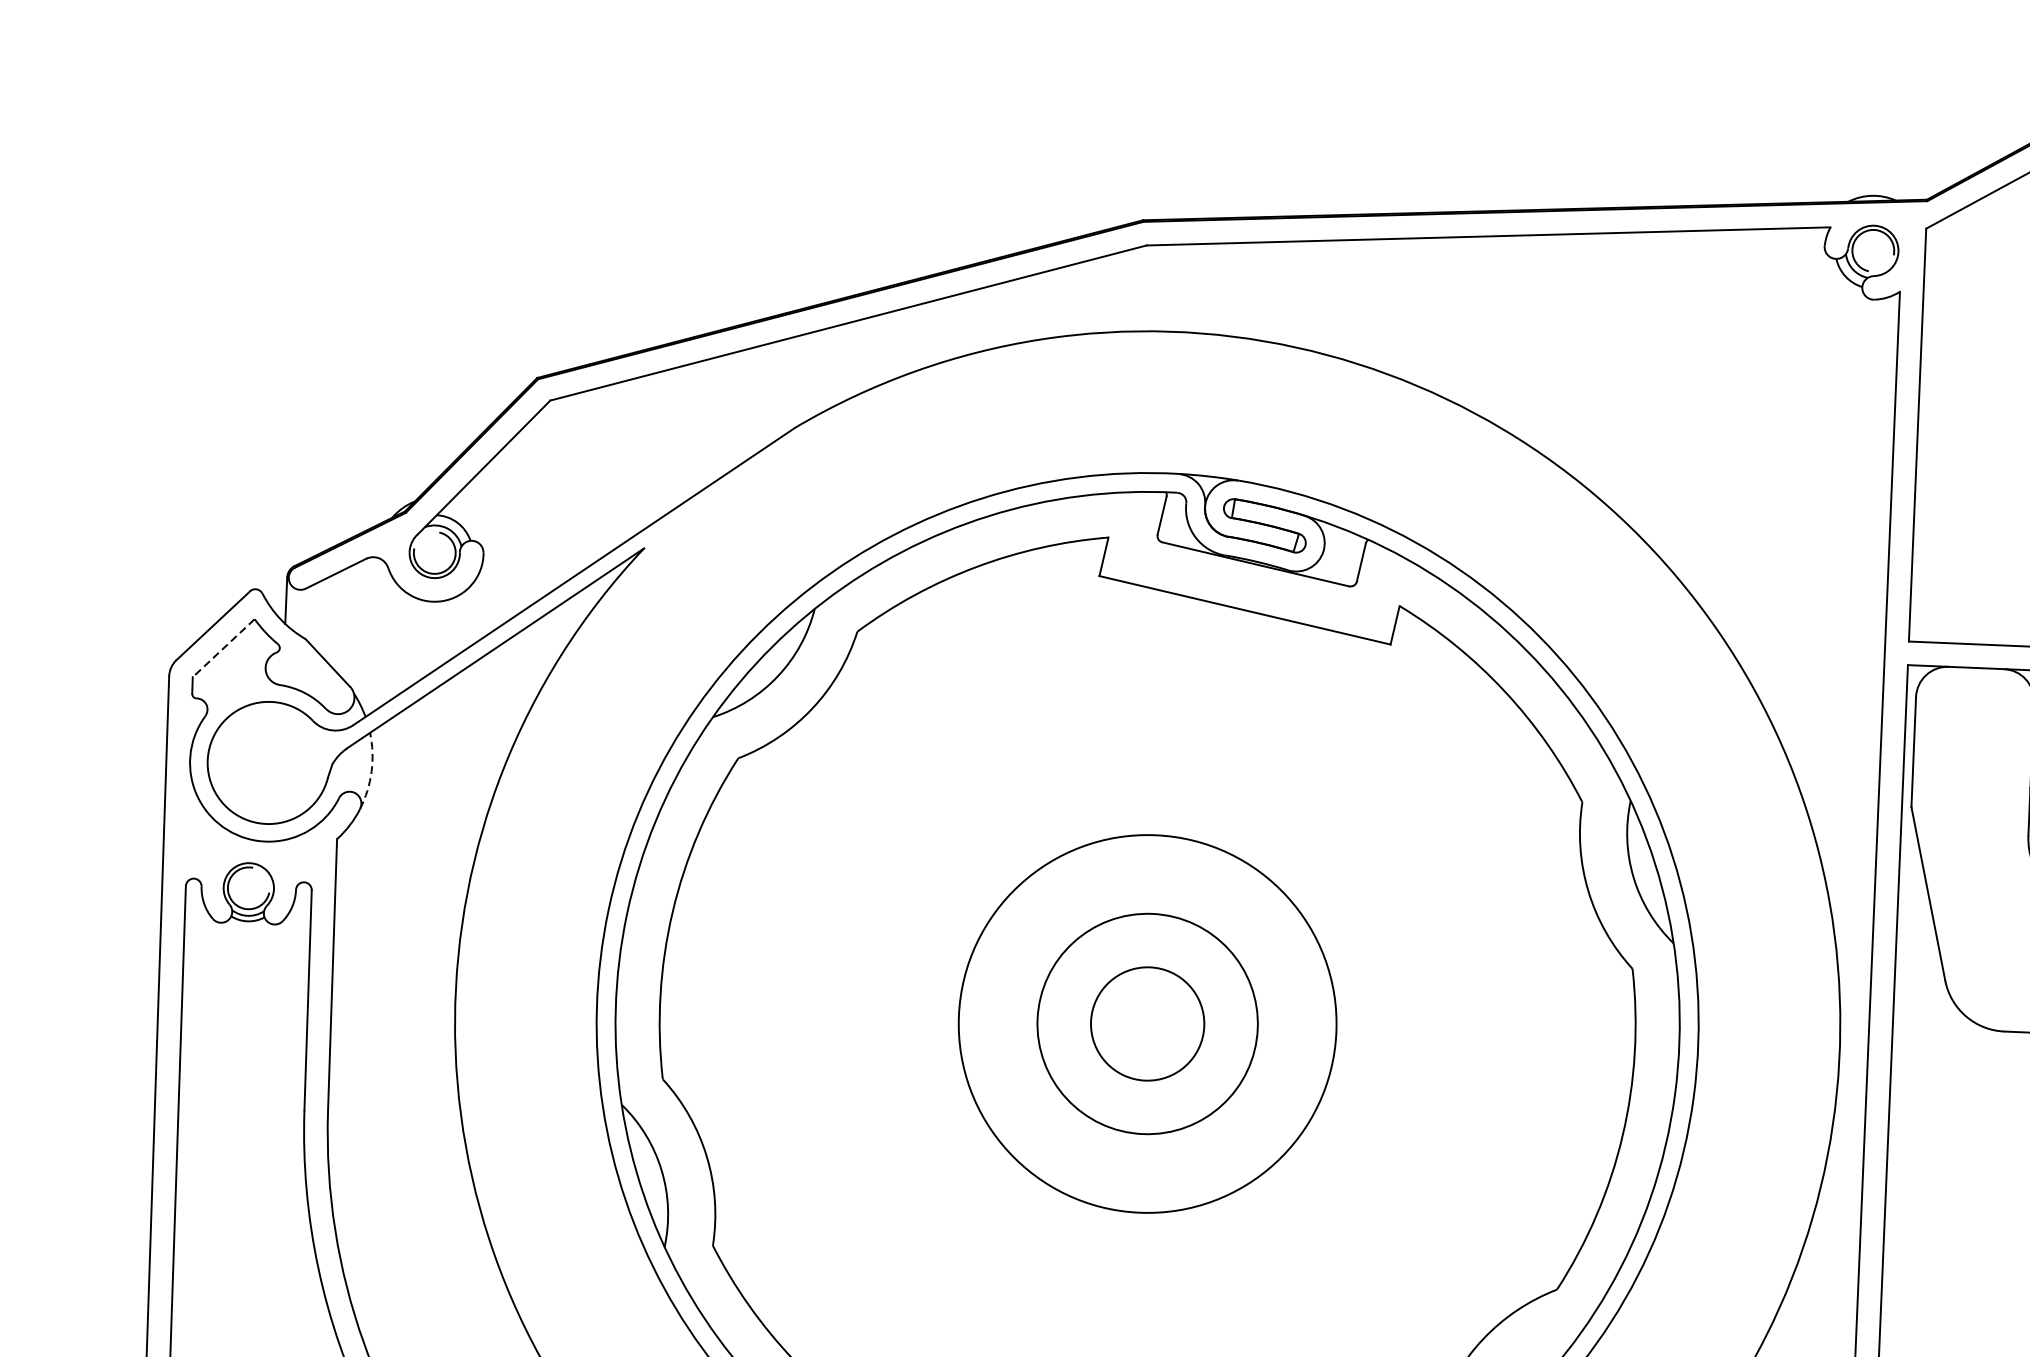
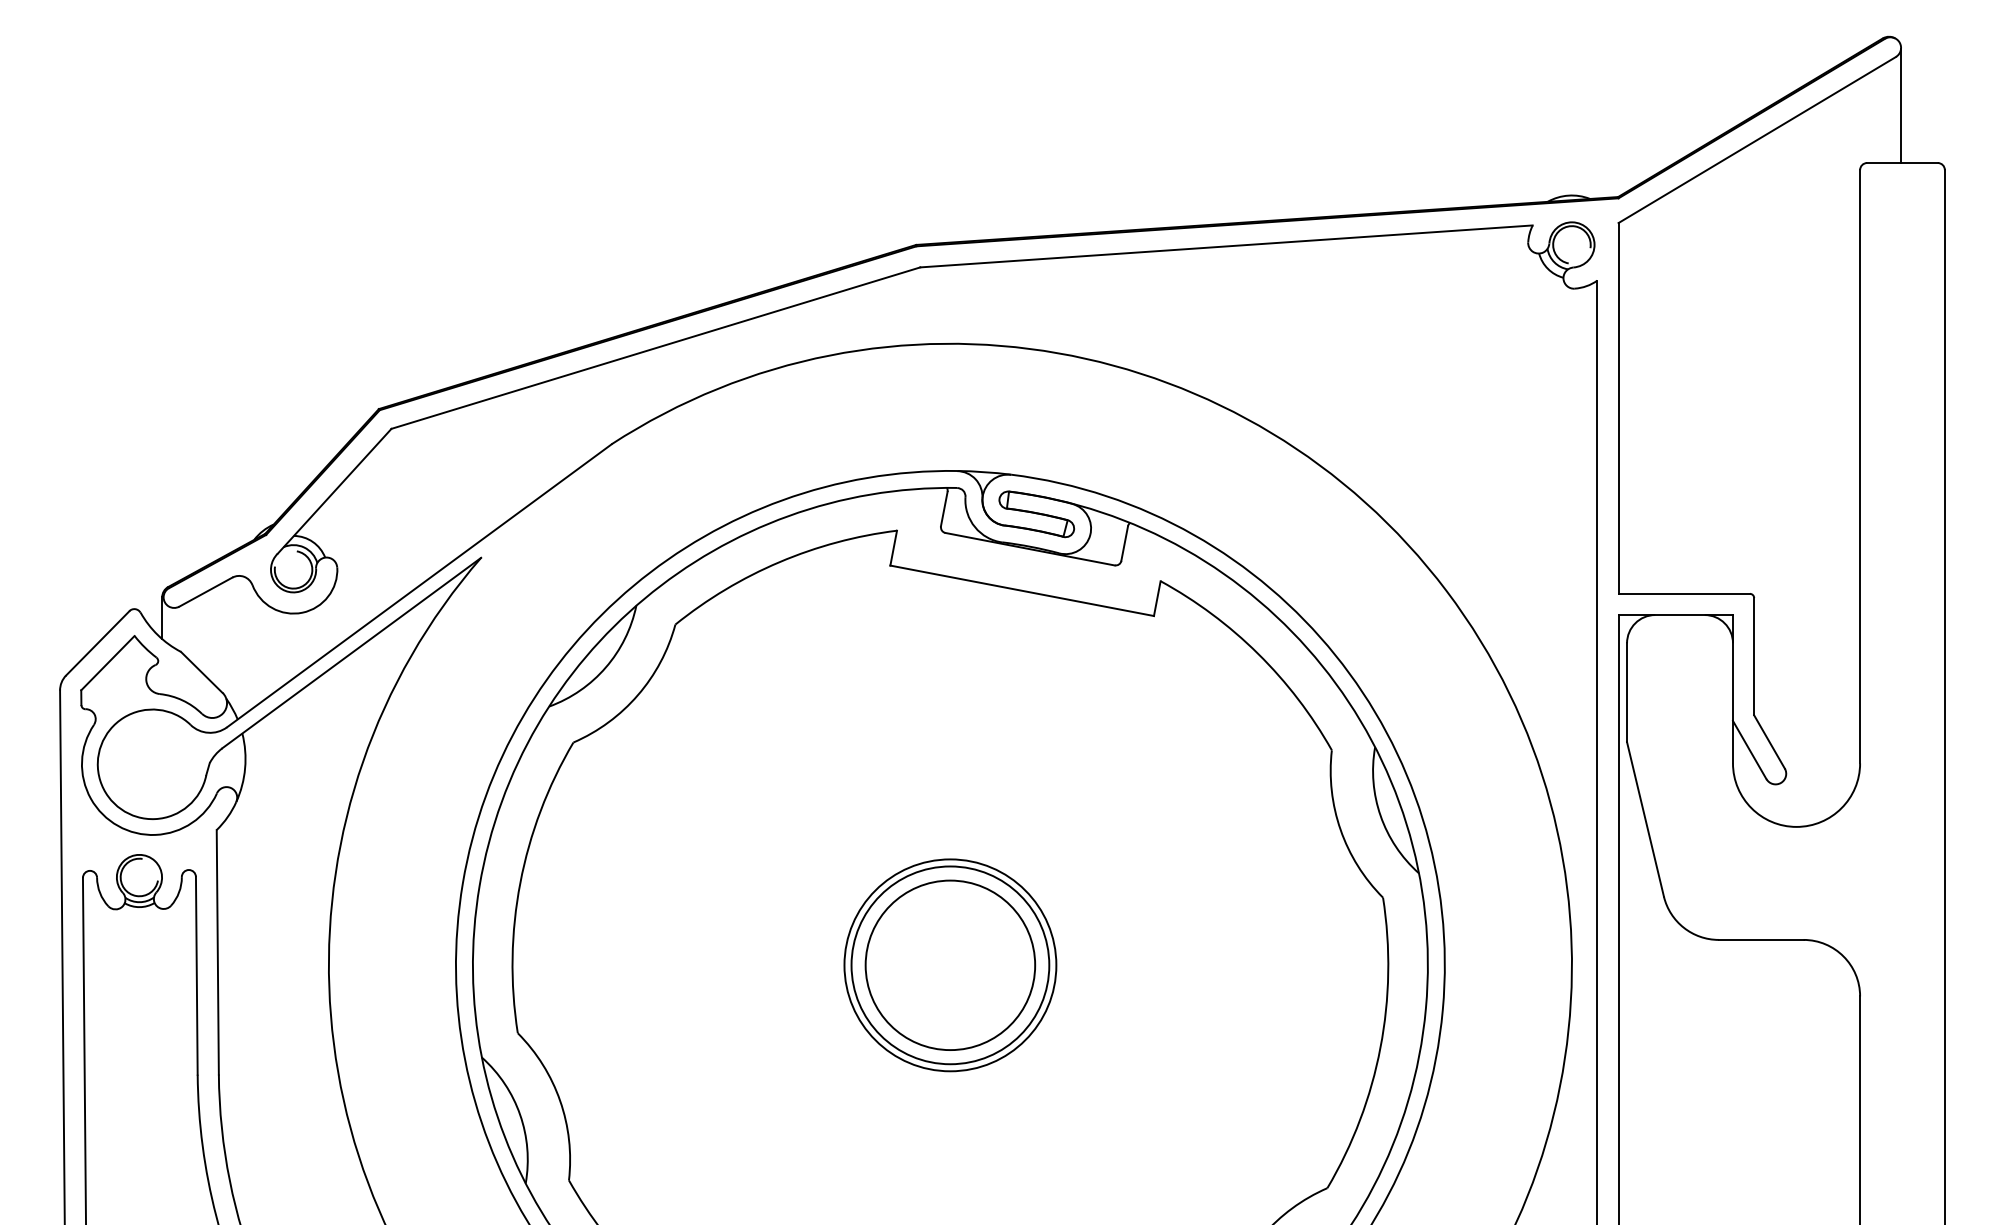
line: (223, 648) -> (107, 663), dashed -> solid
arc: (371, 771) -> (245, 768), dashed -> solid
circle: (1147, 1024) -> (950, 965), size x0.62
circle: (1147, 1024) -> (950, 965), size x1.67

